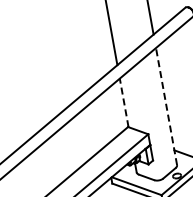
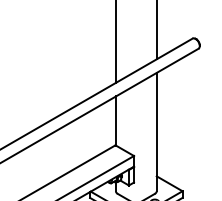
line: (123, 103) -> (115, 121), dashed -> solid
line: (166, 106) -> (156, 131), dashed -> solid

